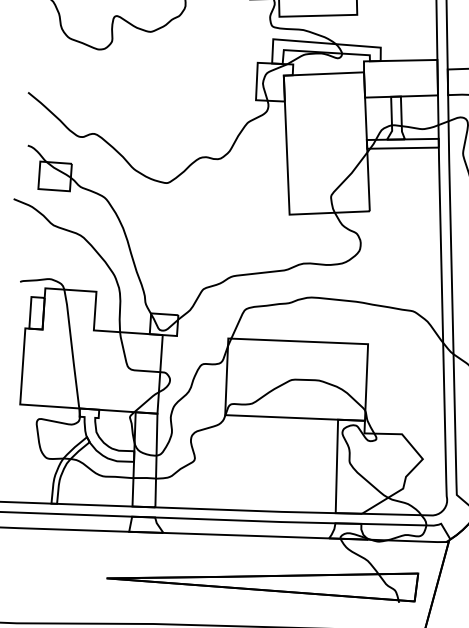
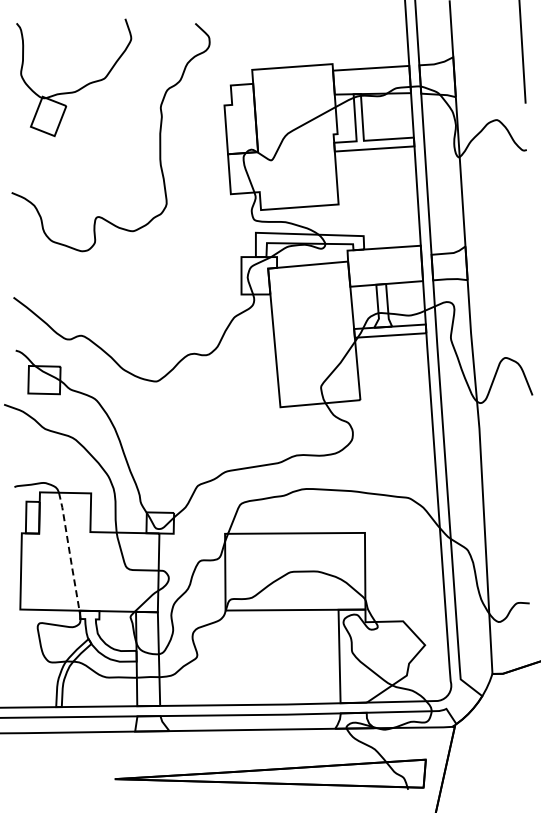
line: (72, 348) -> (69, 551), solid -> dashed

